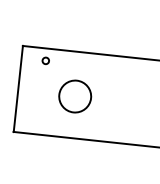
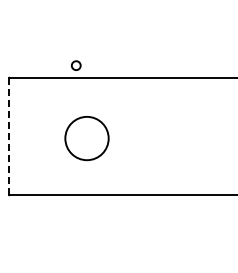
circle: (45, 60) -> (75, 65), moved
line: (18, 88) -> (9, 136), solid -> dashed

